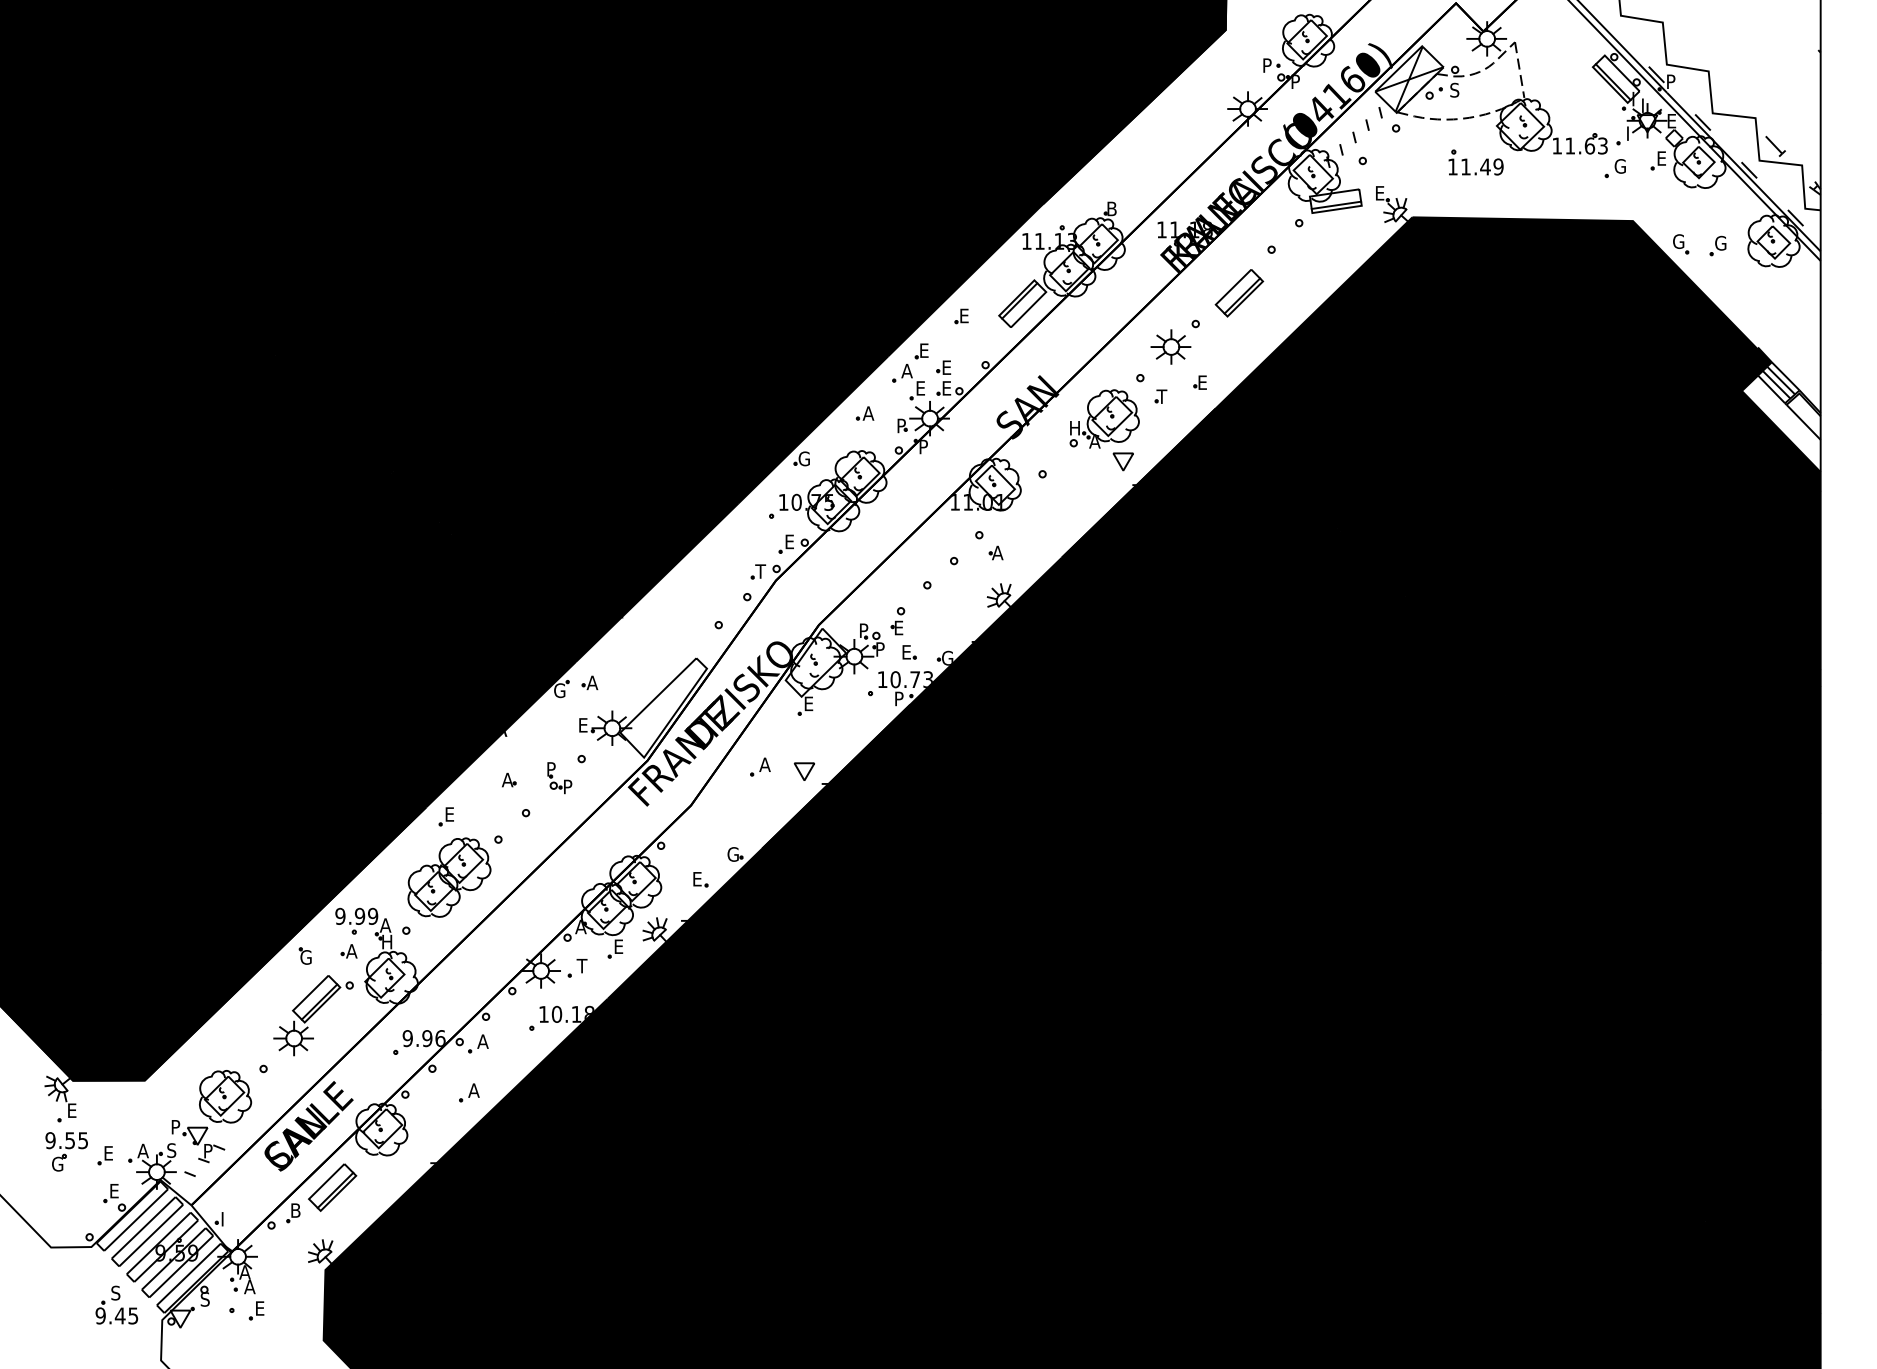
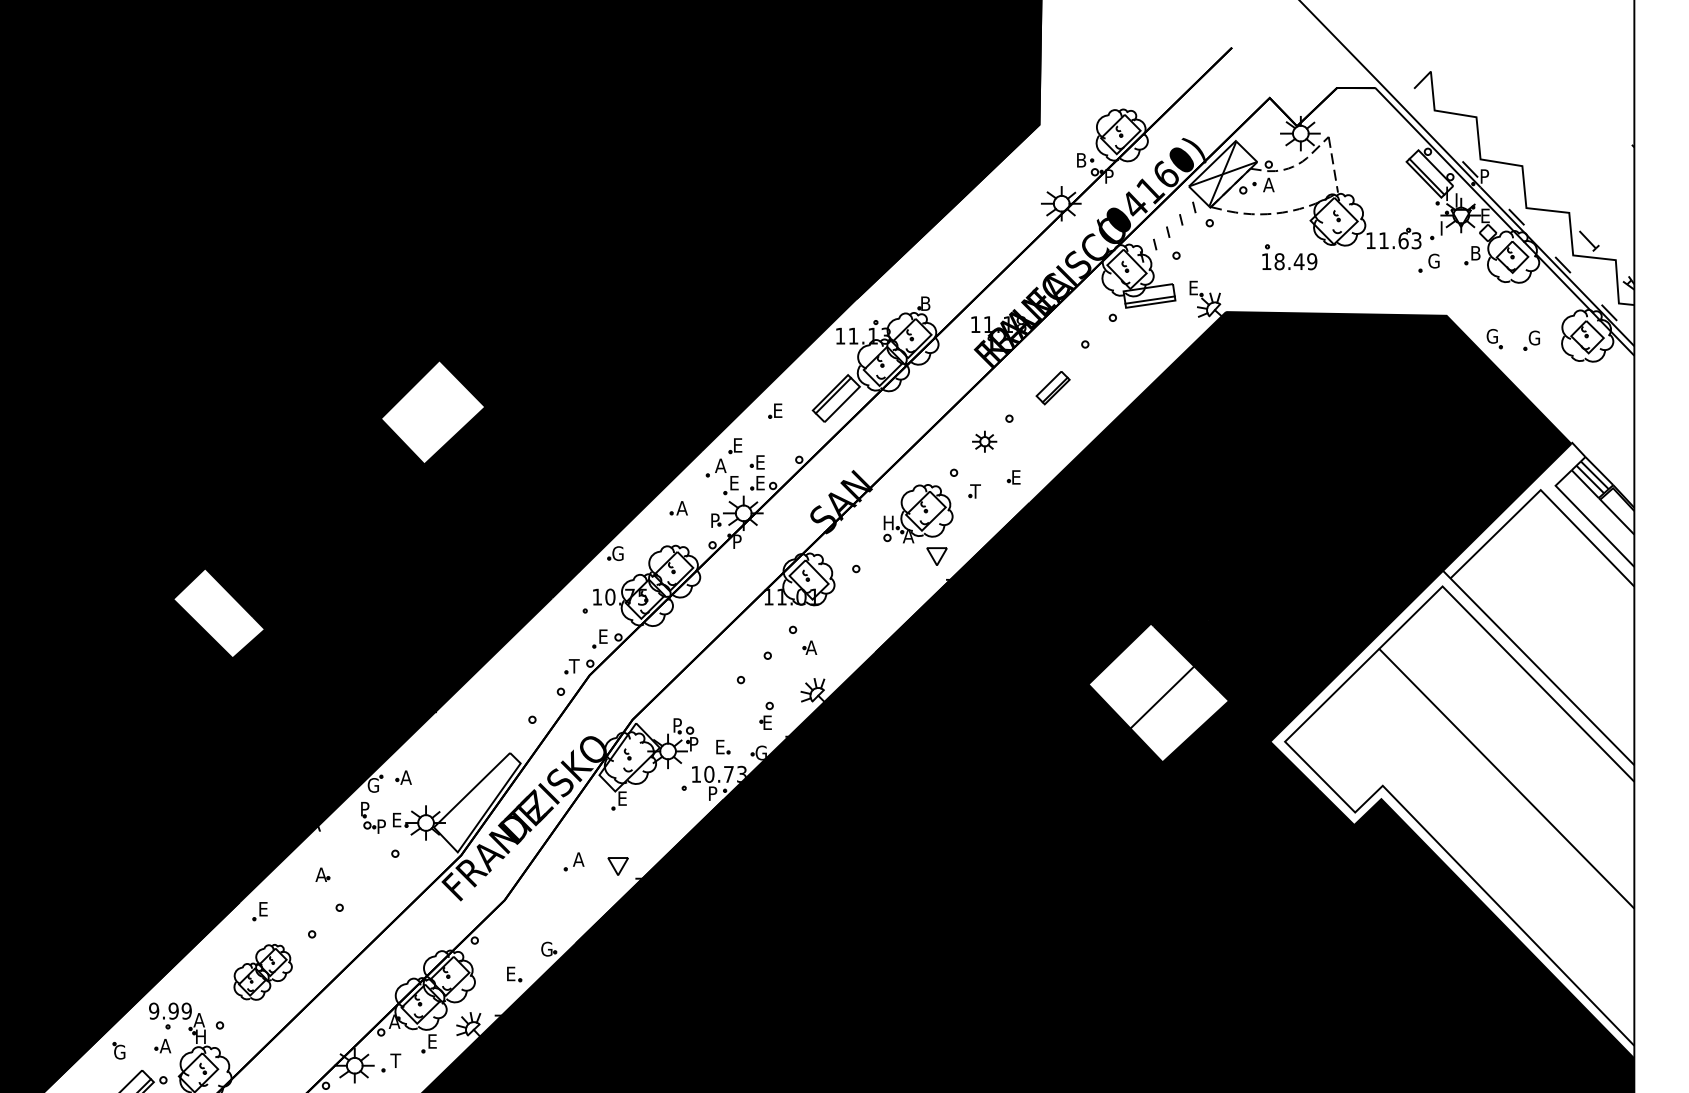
text: (1268, 65) -> (1082, 160), P -> B
text: (1454, 89) -> (1268, 184), S -> A
text: (1664, 158) -> (1478, 253), E -> B
text: (1465, 166) -> (1279, 261), 11.49 -> 18.49
part: (1239, 293) -> (1053, 388), size x0.7
fill: (619, 317) -> (433, 412), removed
part: (1170, 346) -> (984, 441), size x0.6
fill: (405, 518) -> (219, 613), removed
fill: (1344, 597) -> (1158, 692), removed
part: (897, 621) -> (766, 716), moved
fill: (1638, 655) -> (1452, 750), removed
part: (559, 778) -> (373, 818), moved
part: (449, 877) -> (263, 972), size x0.7

